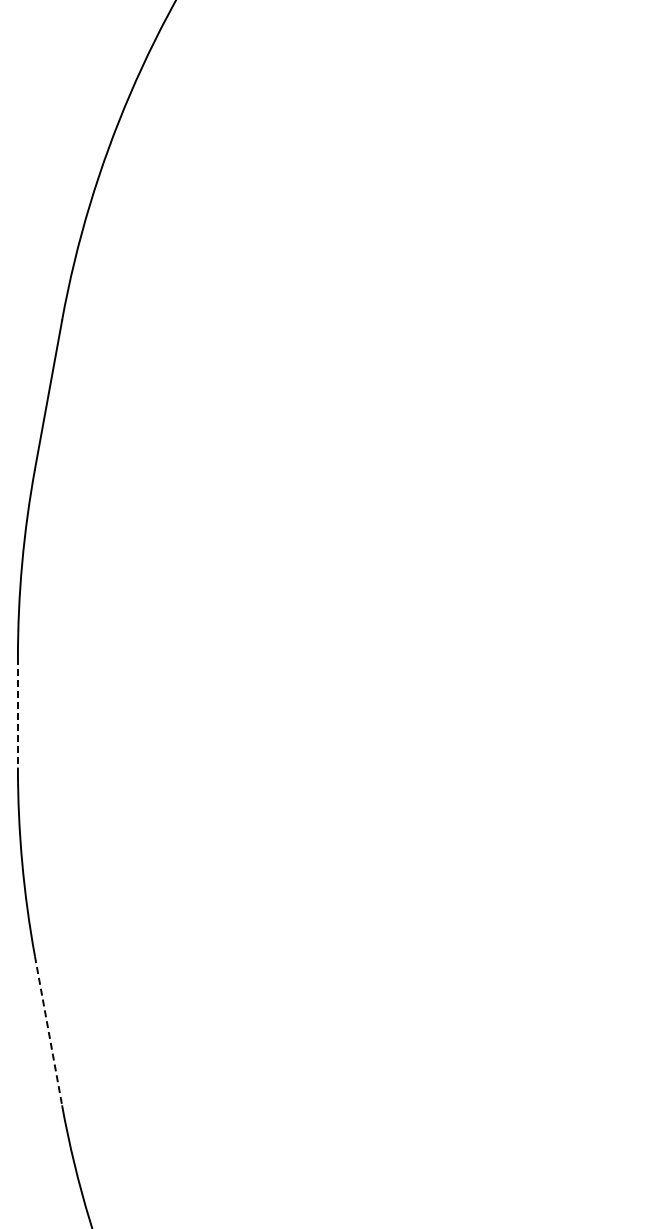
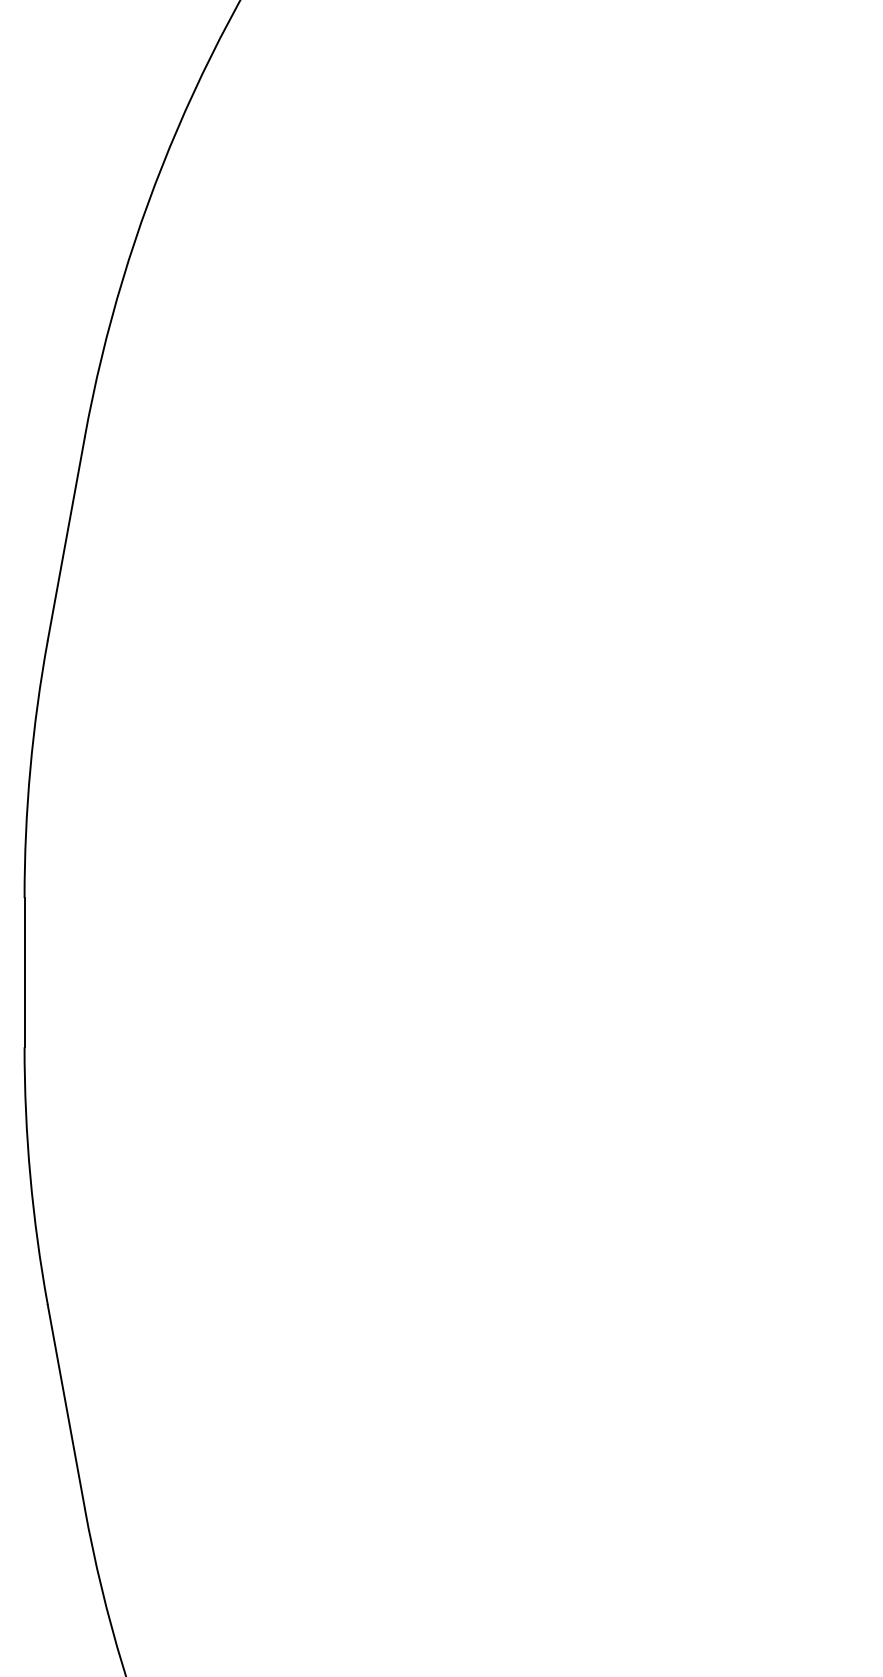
line: (17, 712) -> (23, 972), dashed -> solid
line: (48, 1030) -> (66, 1406), dashed -> solid

